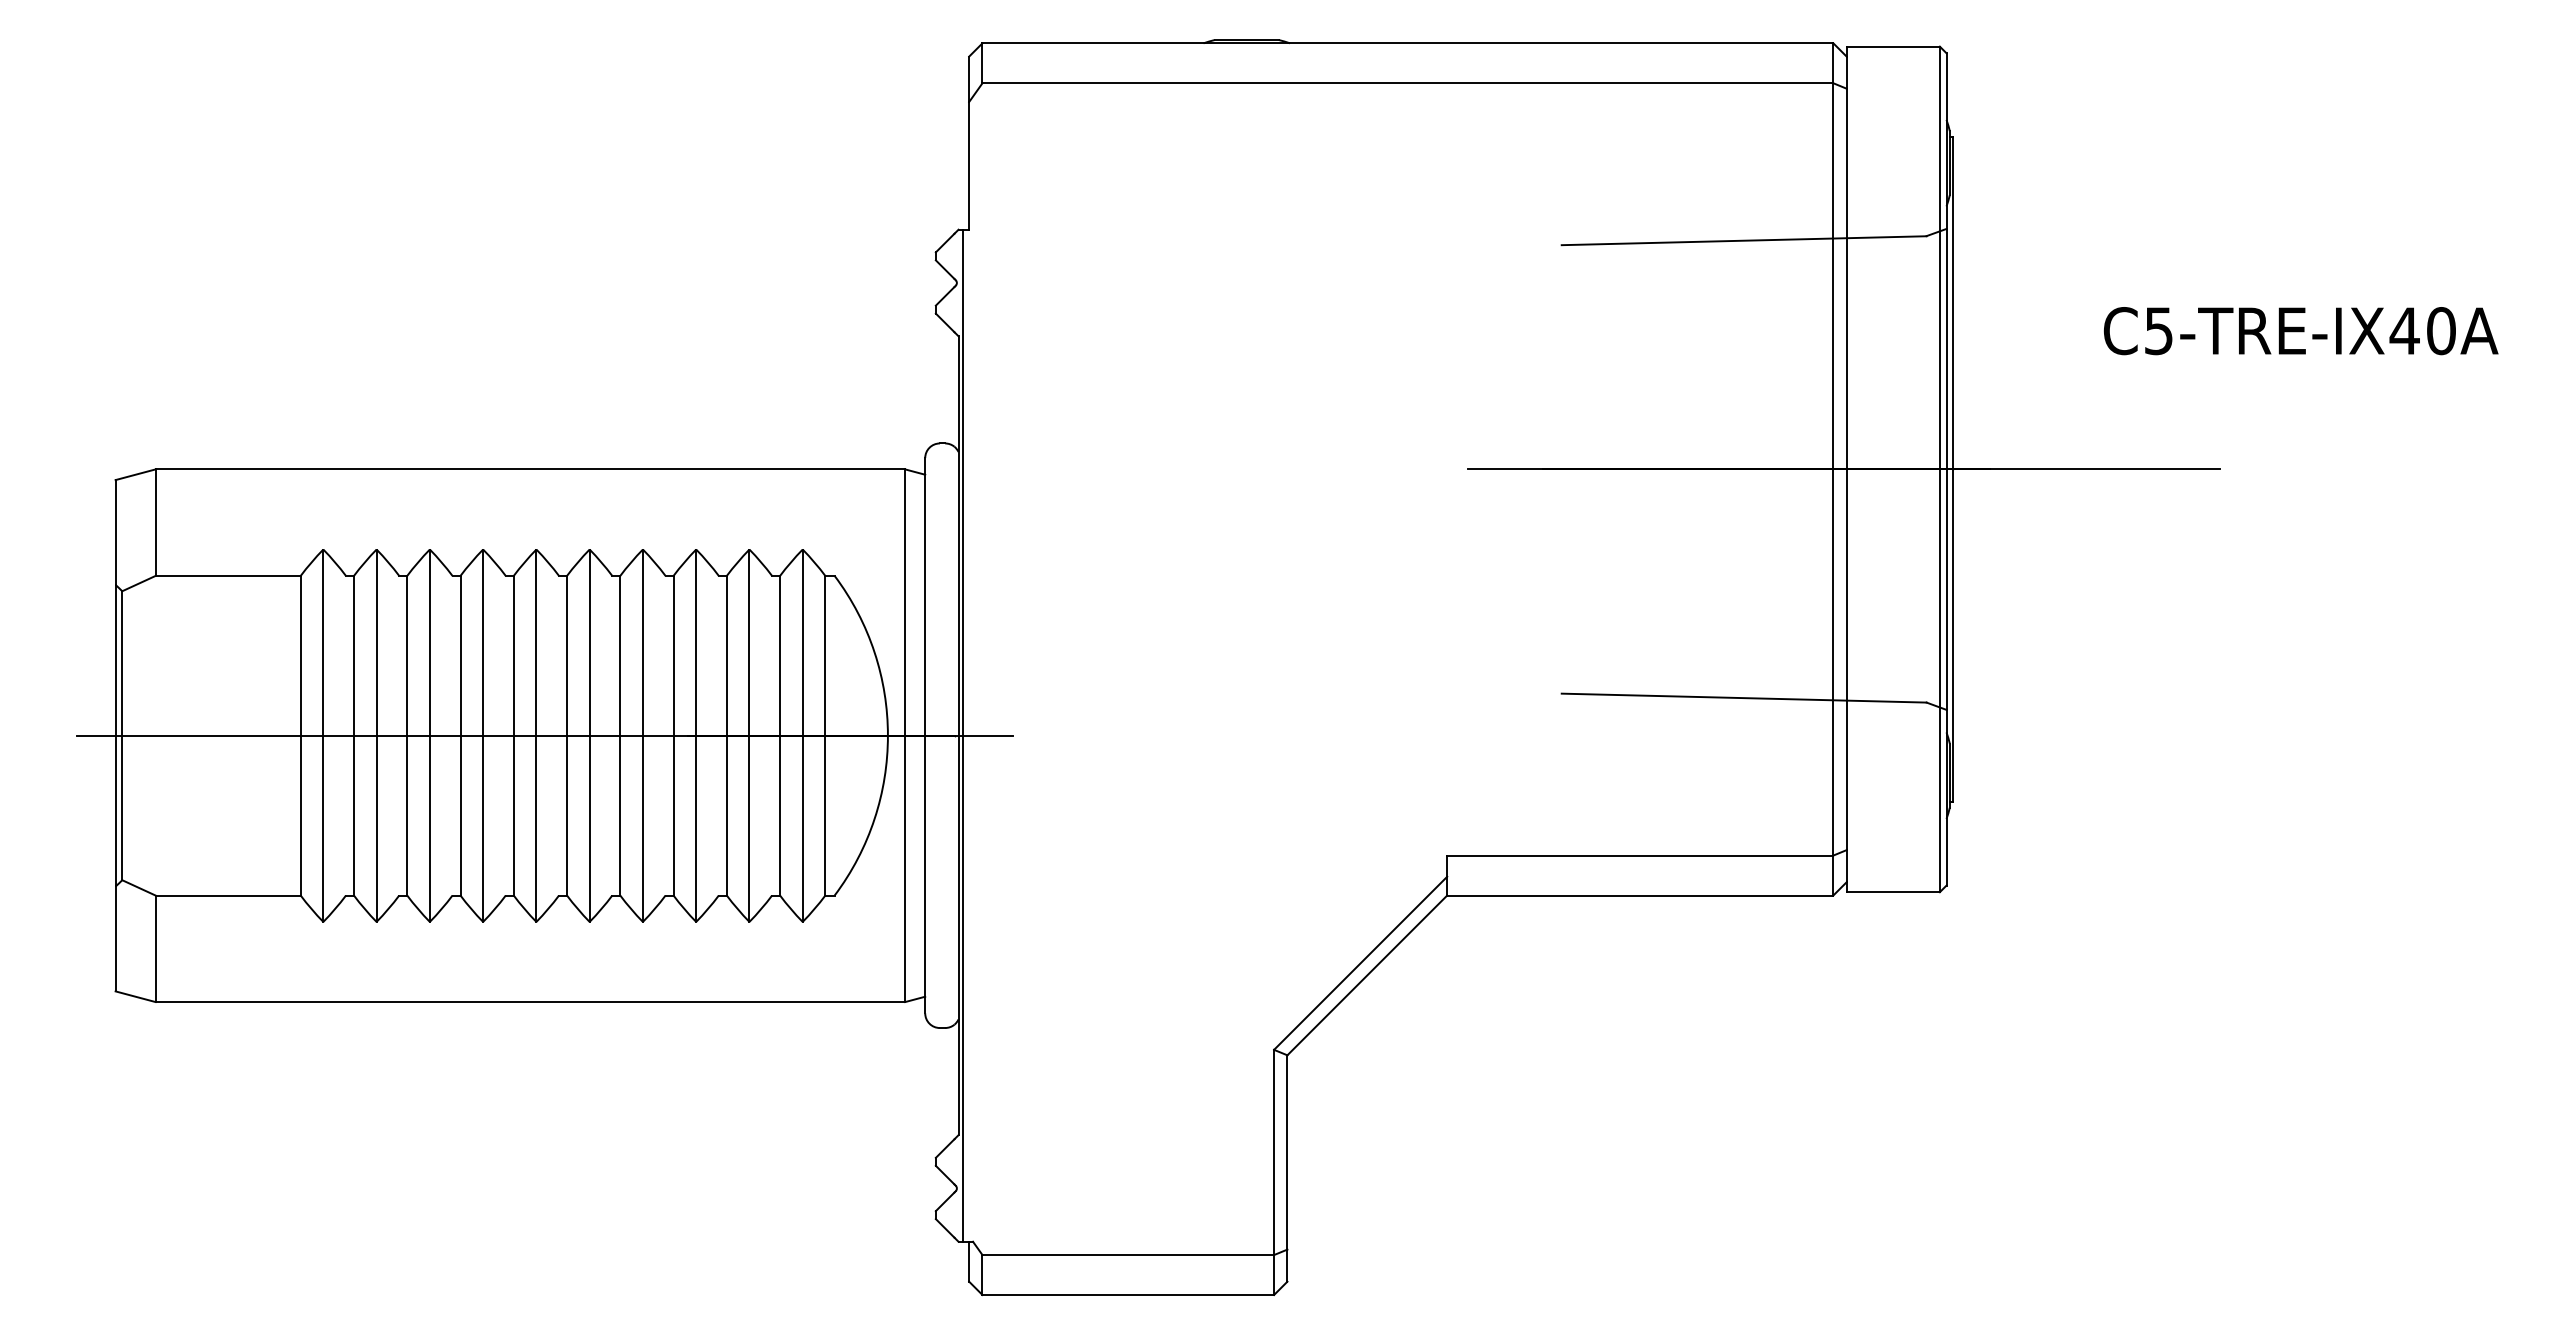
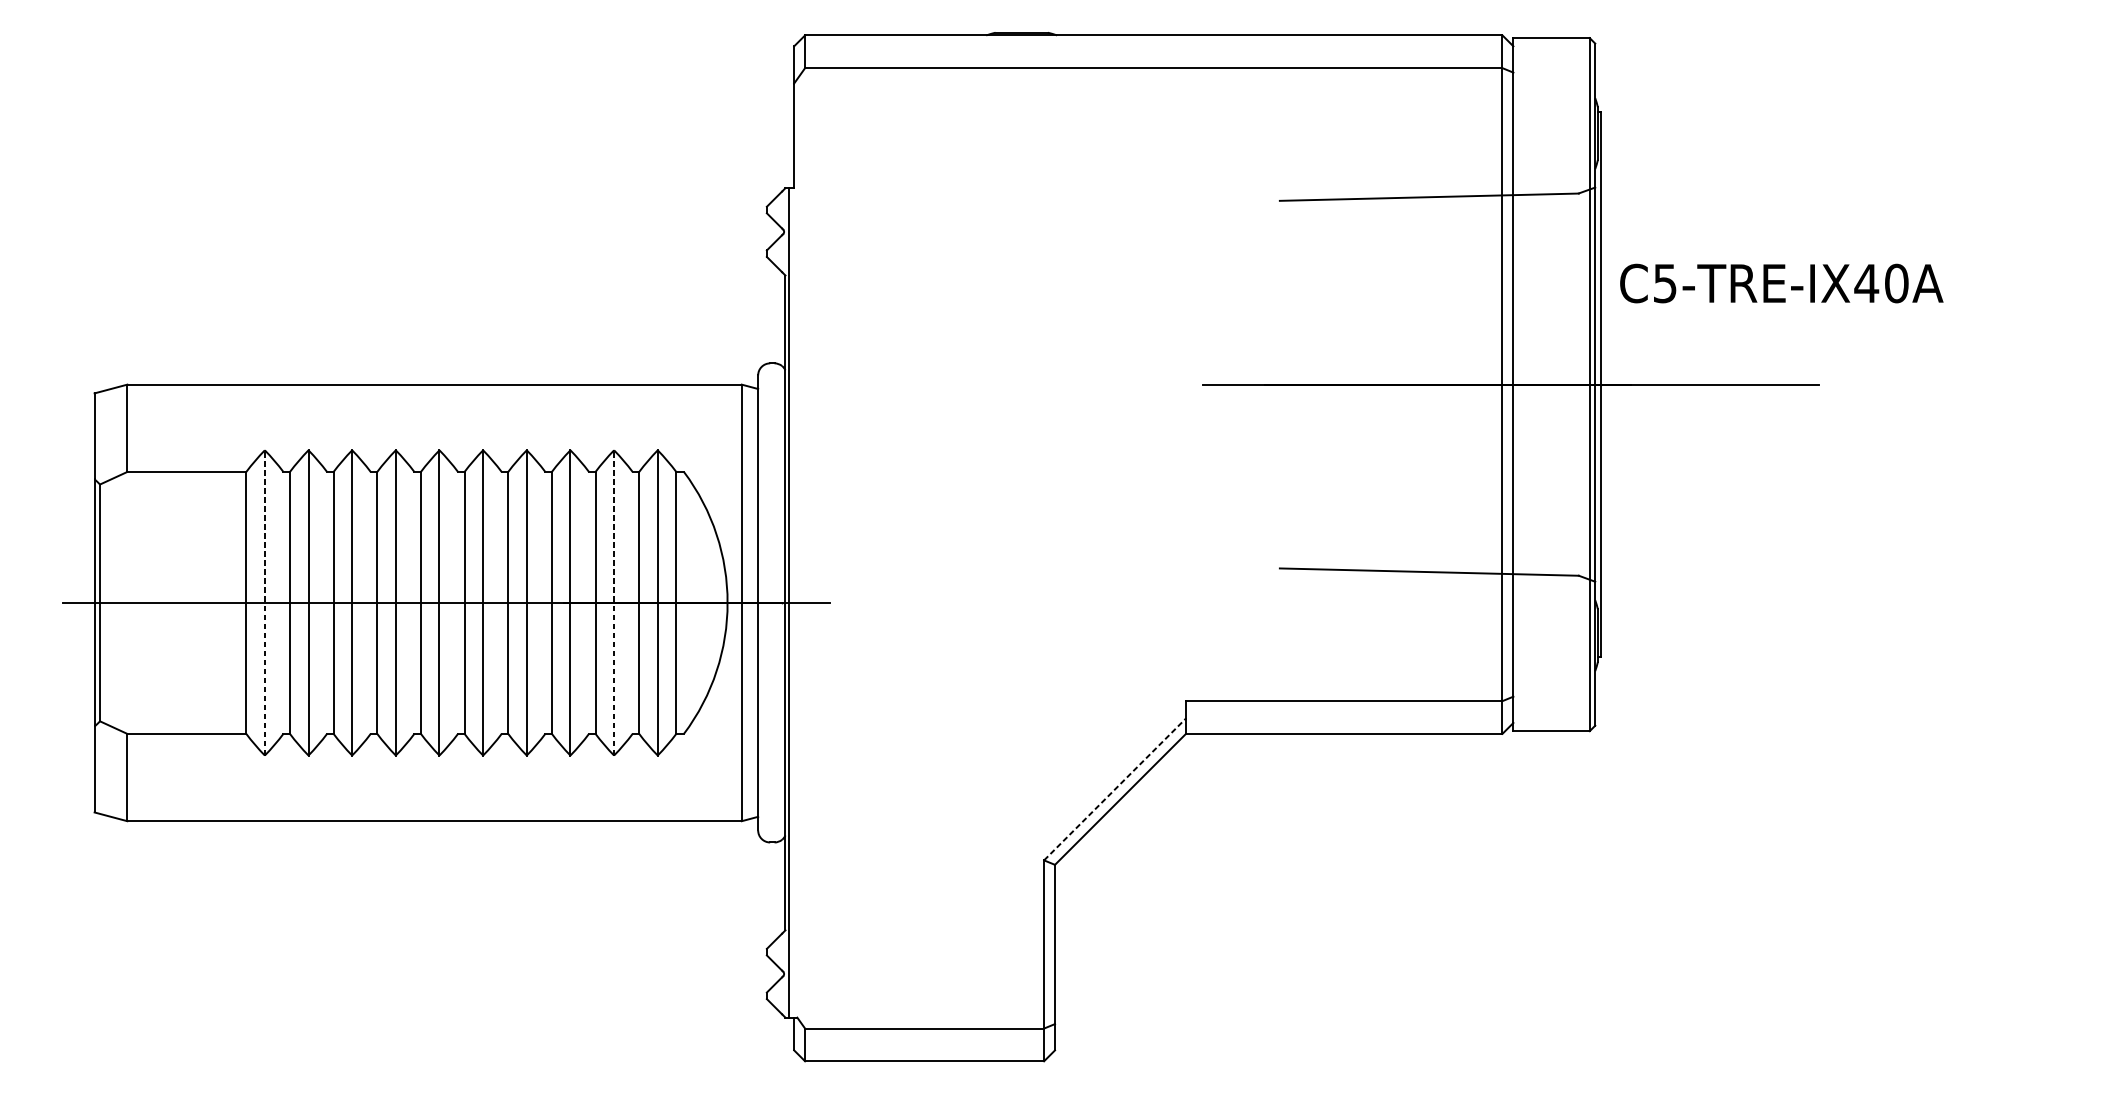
text: (2301, 331) -> (1782, 283), moved
line: (323, 735) -> (264, 602), solid -> dashed
line: (749, 735) -> (614, 602), solid -> dashed
line: (1361, 962) -> (1115, 788), solid -> dashed

